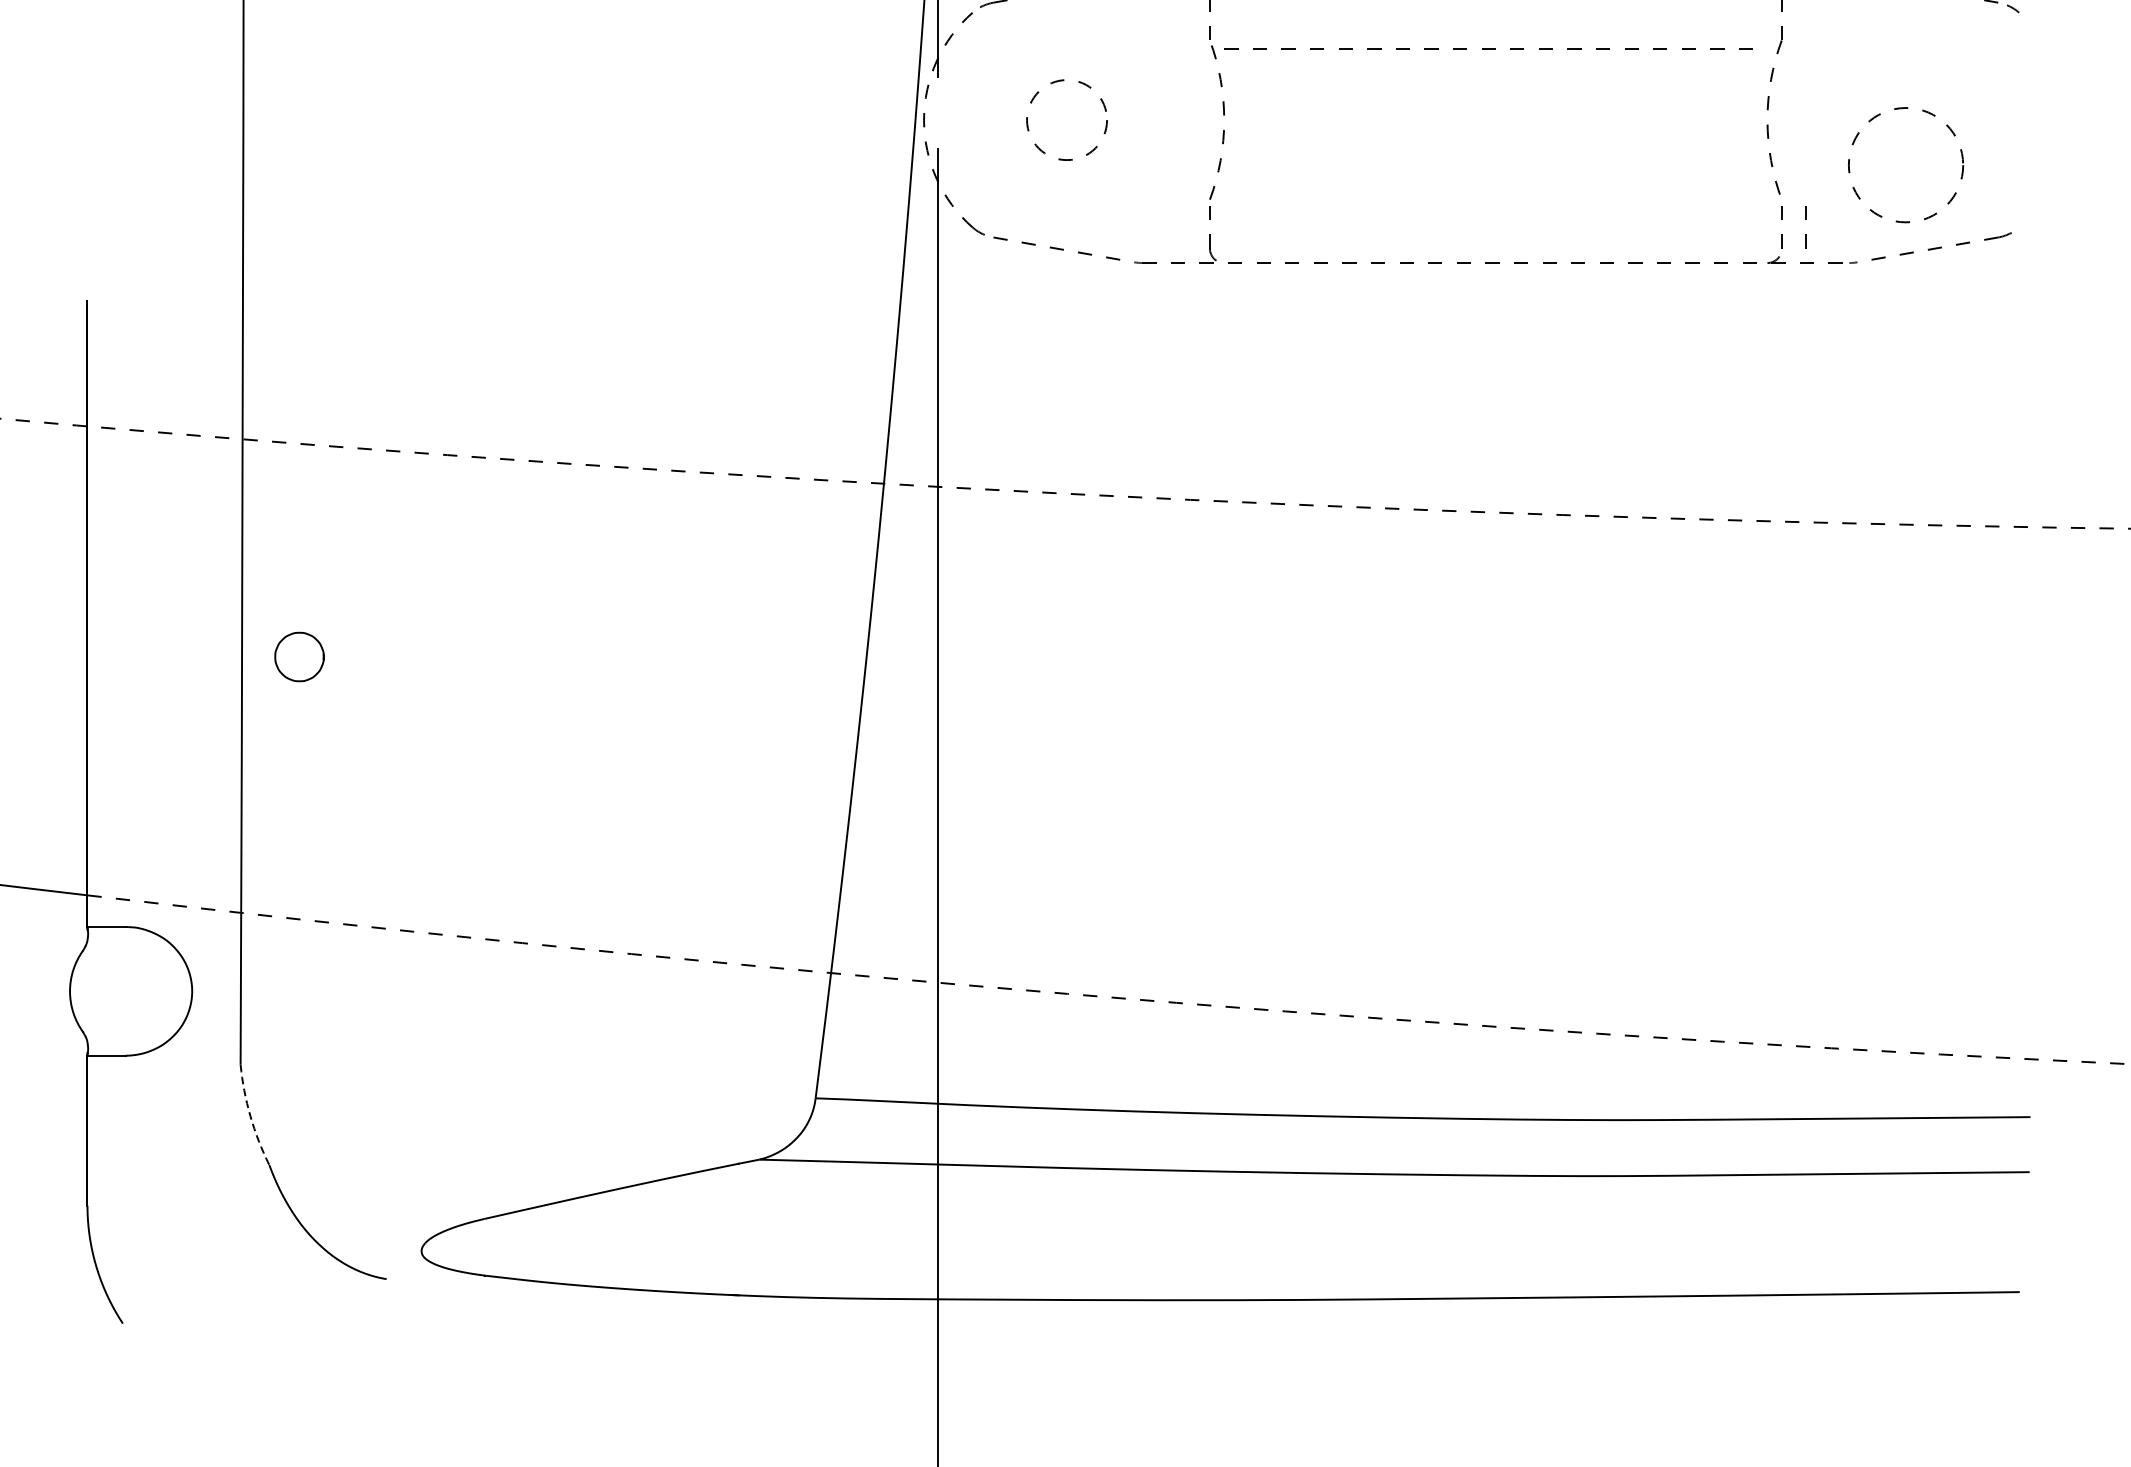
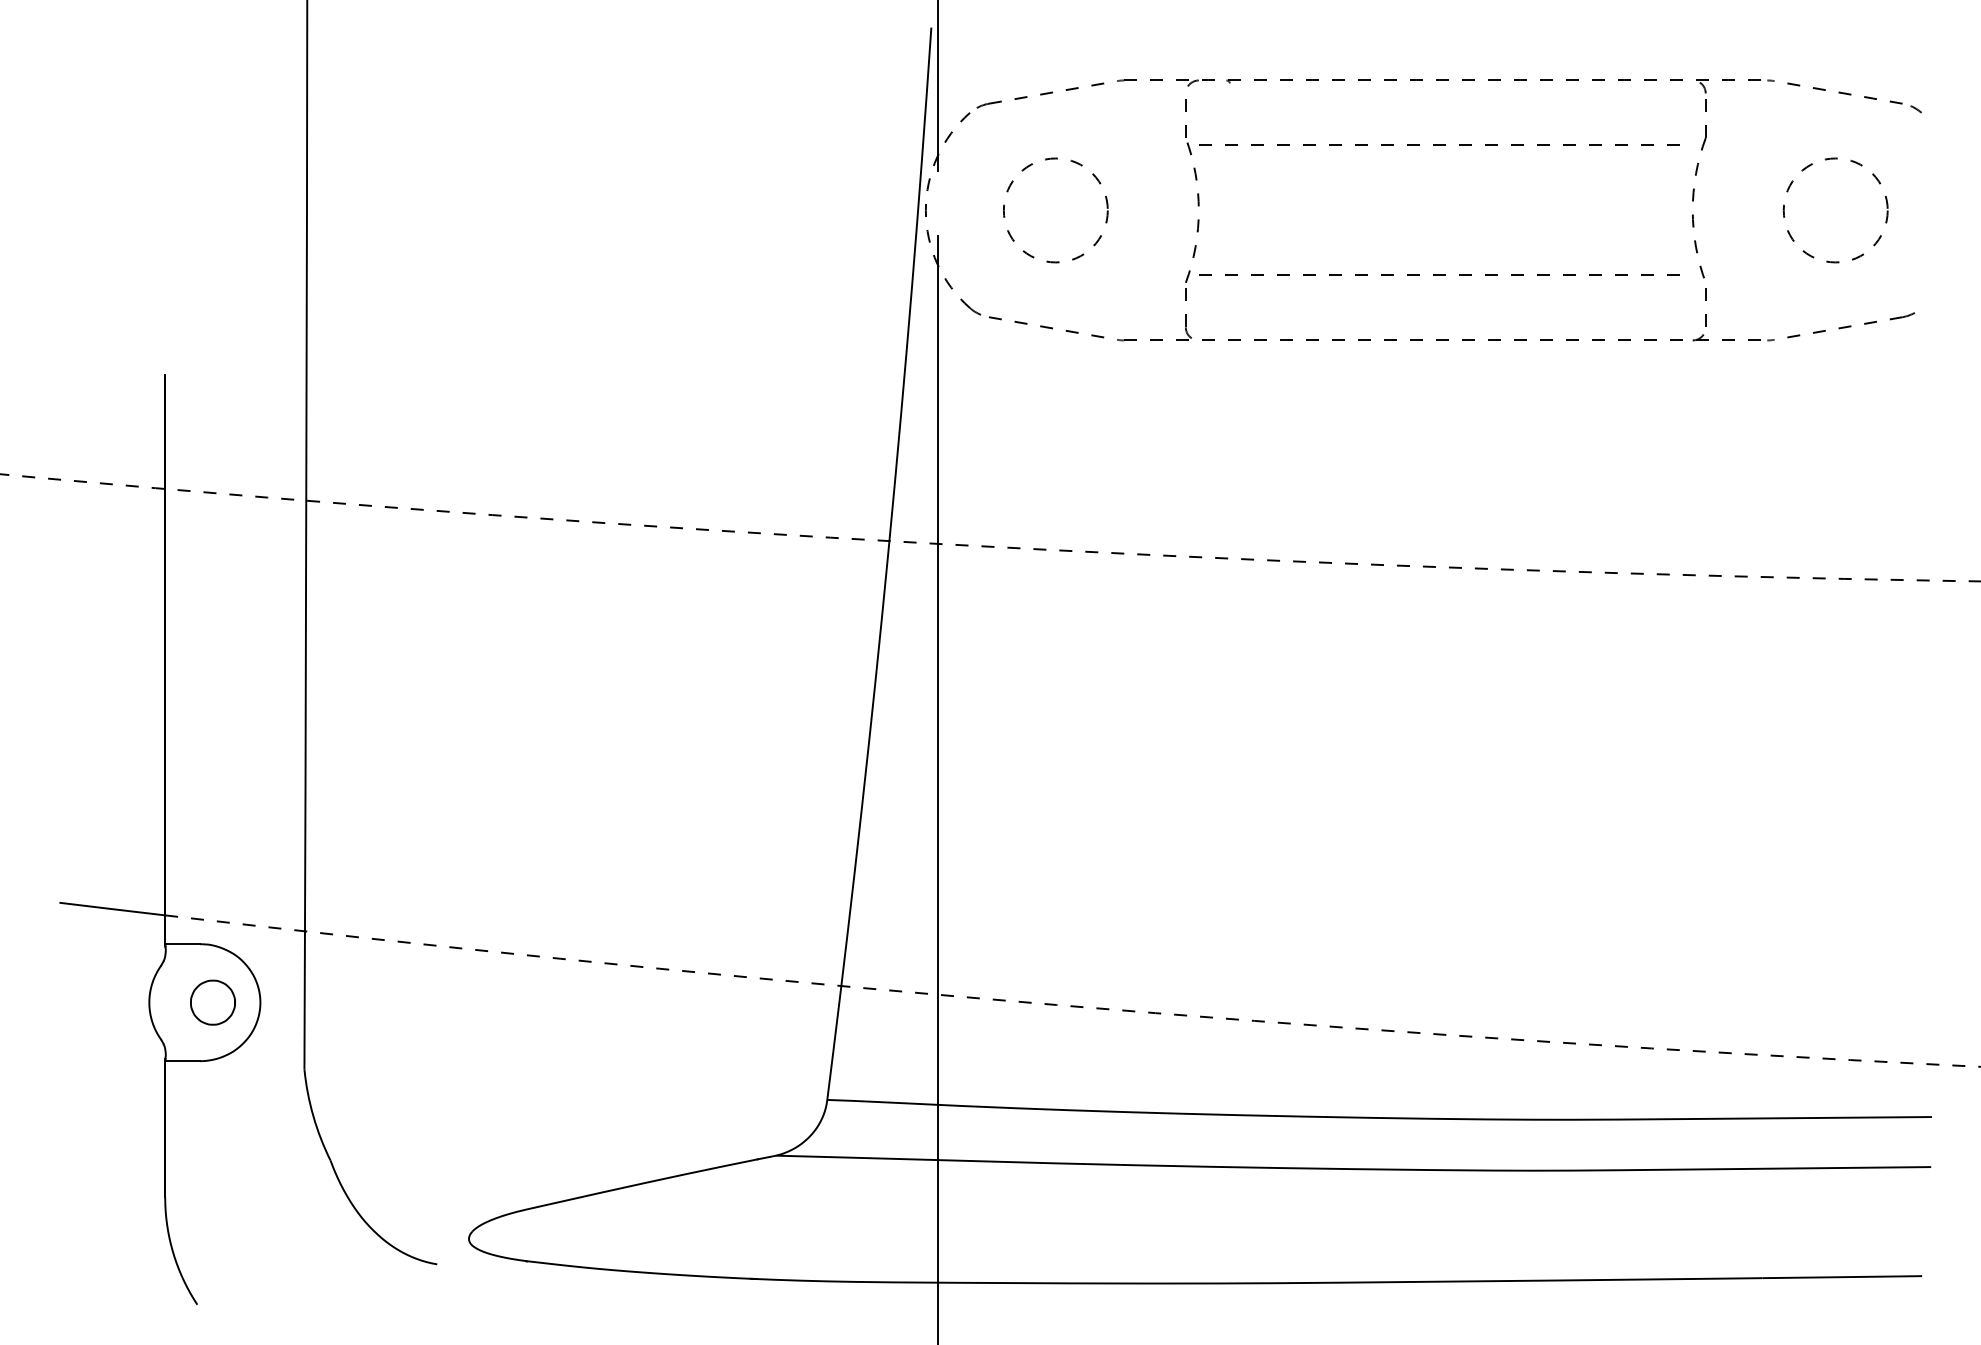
circle: (1066, 120) -> (1055, 210), size x1.43
circle: (1905, 165) -> (1835, 210), moved
line: (1488, 190) -> (1439, 274), added
line: (1805, 219) -> (1727, 300), removed
curve: (278, 649) -> (193, 995), moved
arc: (250, 1116) -> (313, 1116), dashed -> solid

